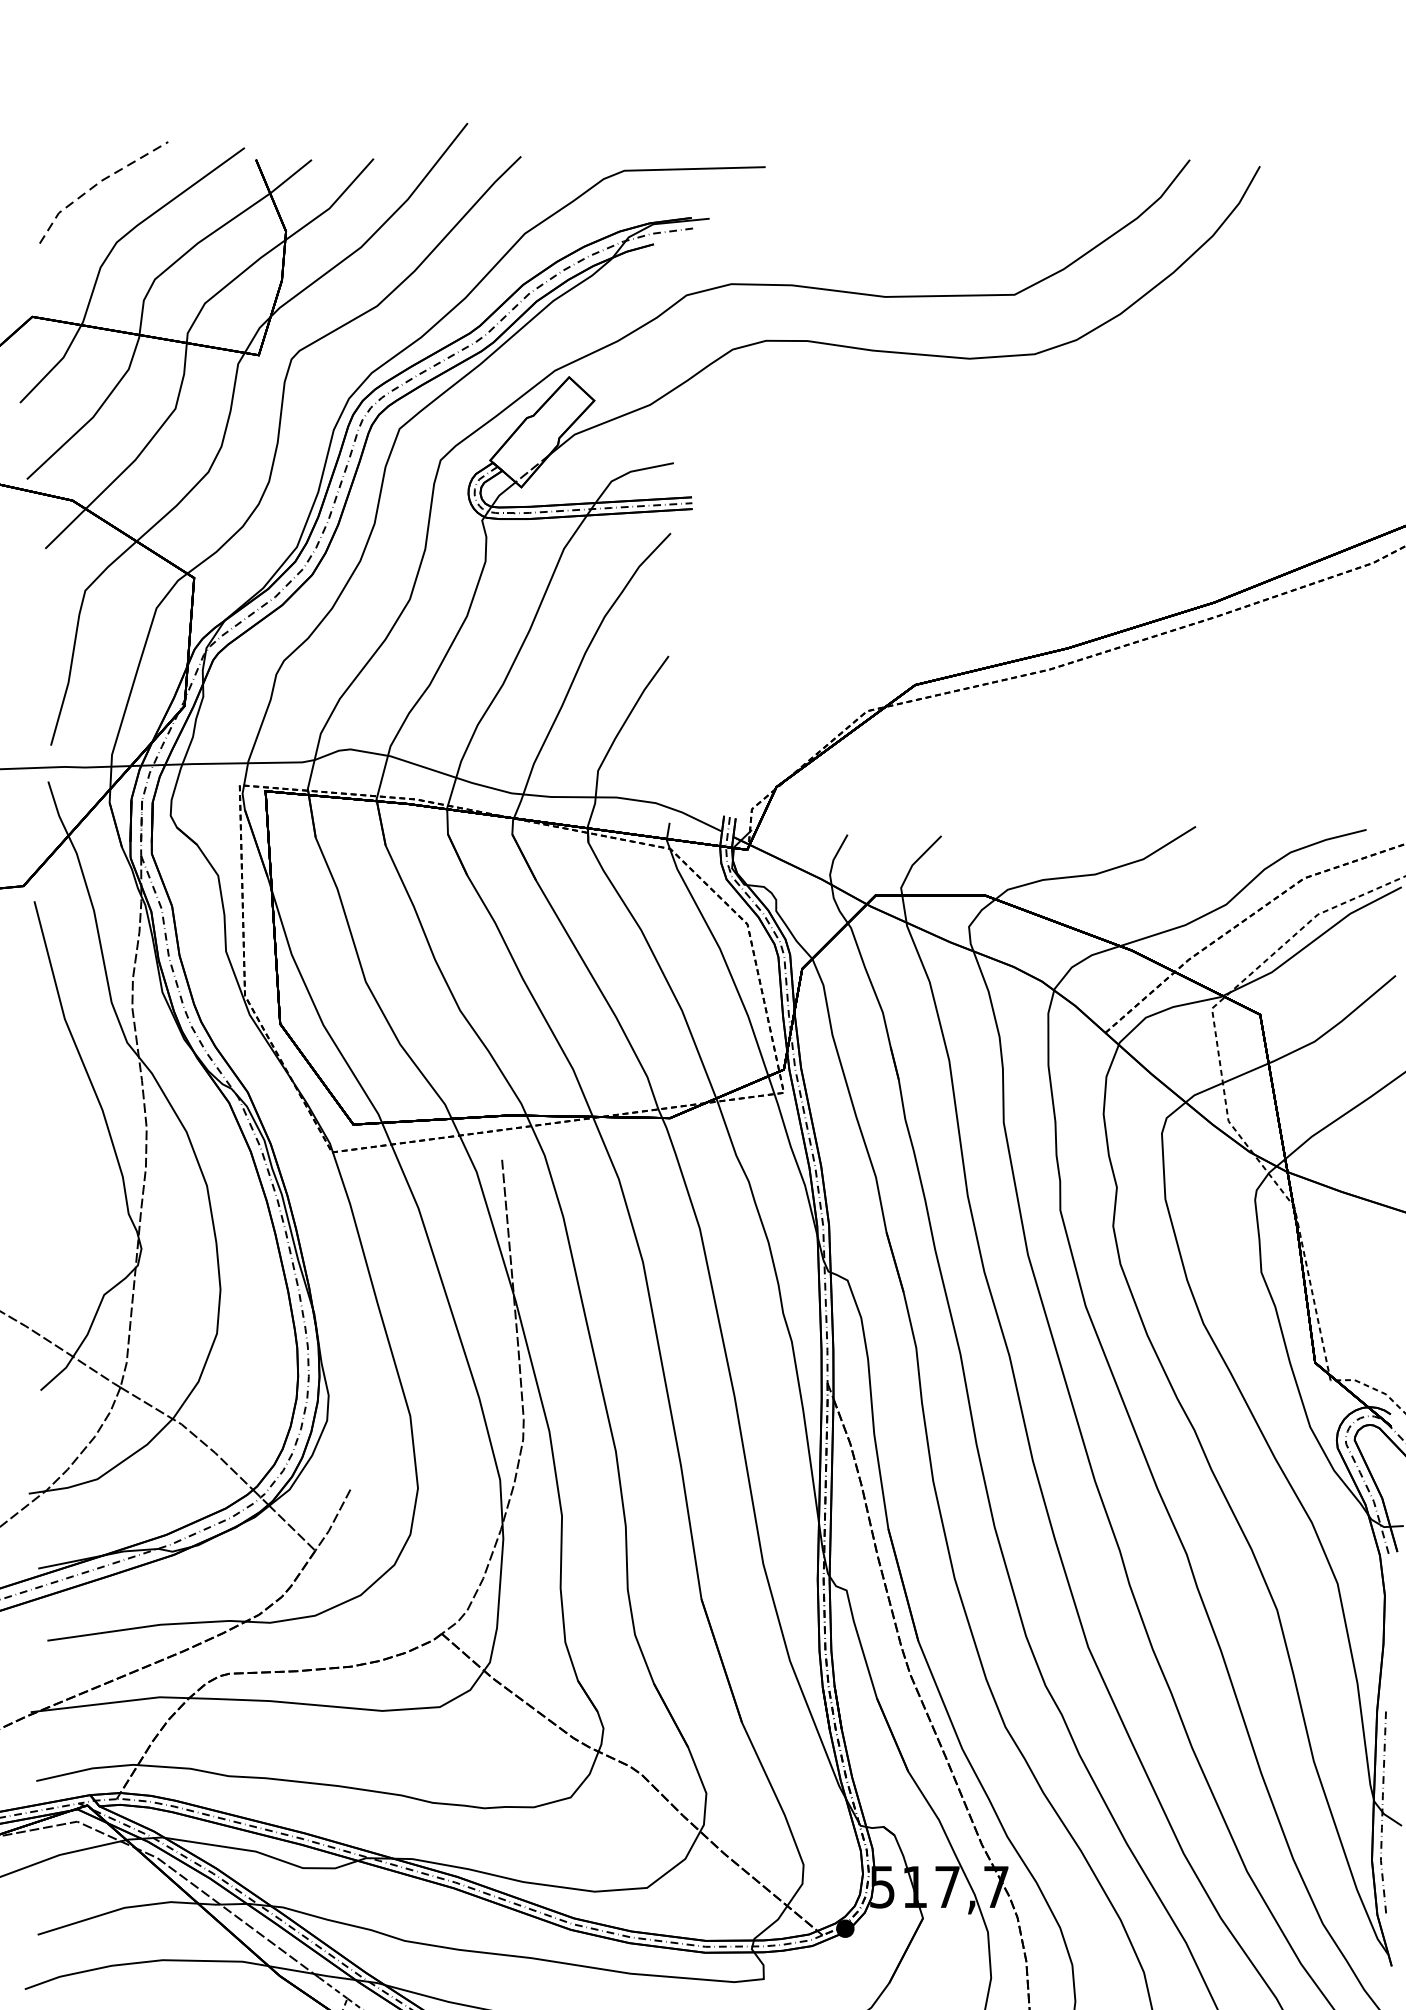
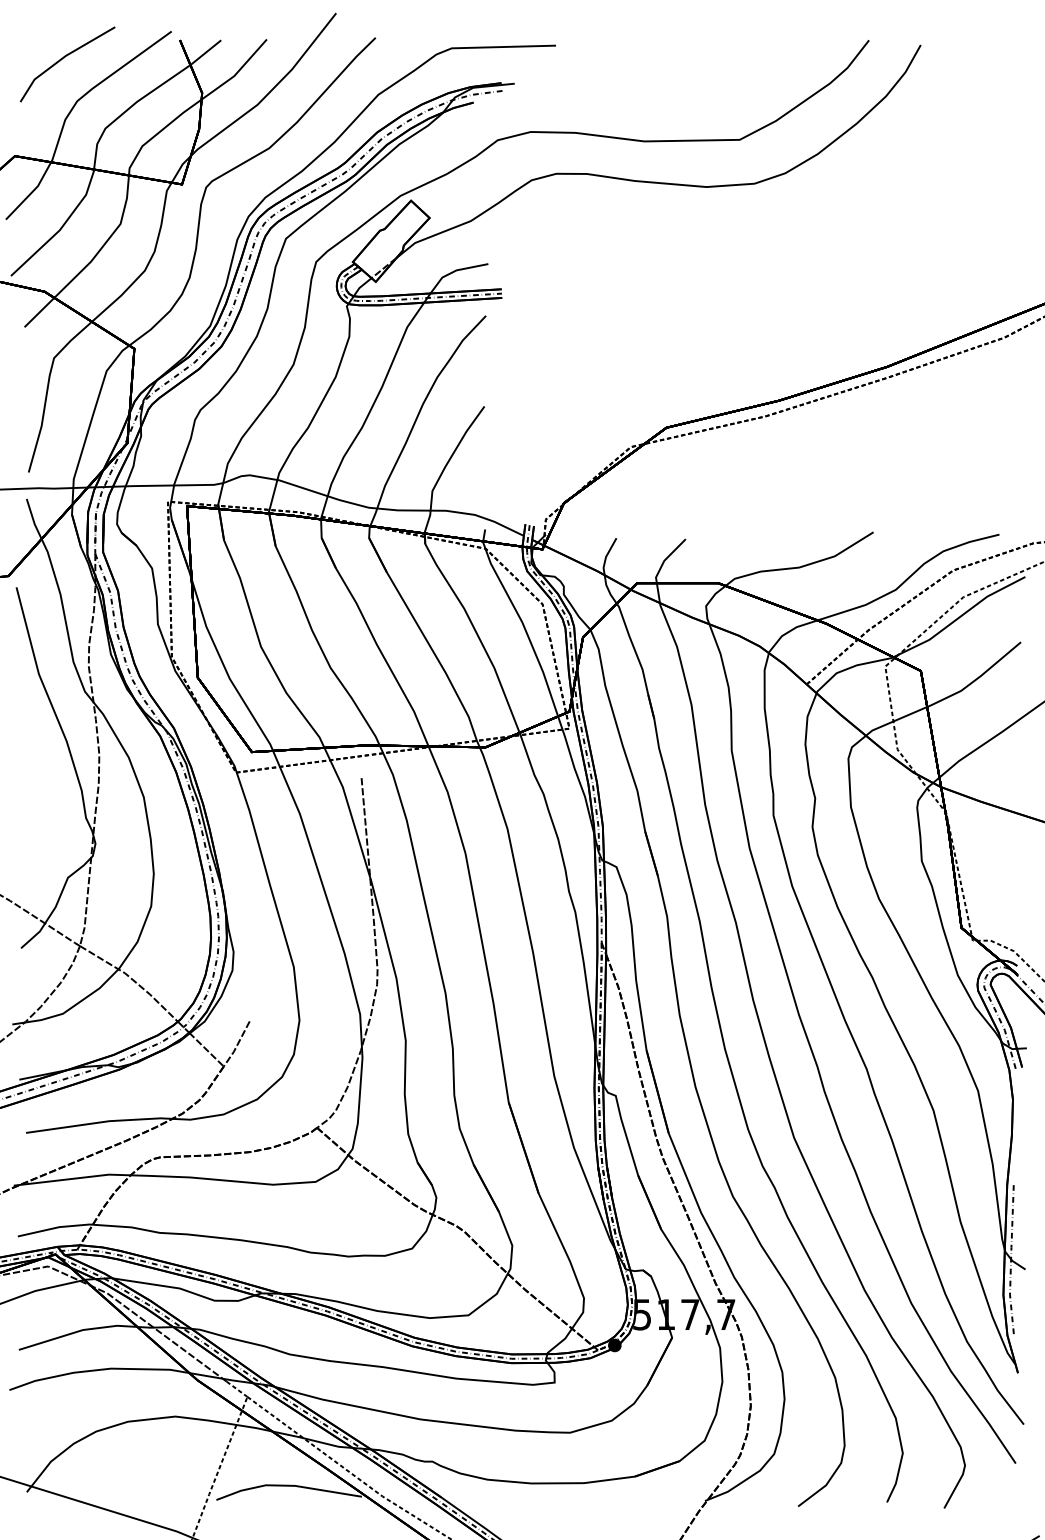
line: (96, 184) -> (62, 58), dashed -> solid

